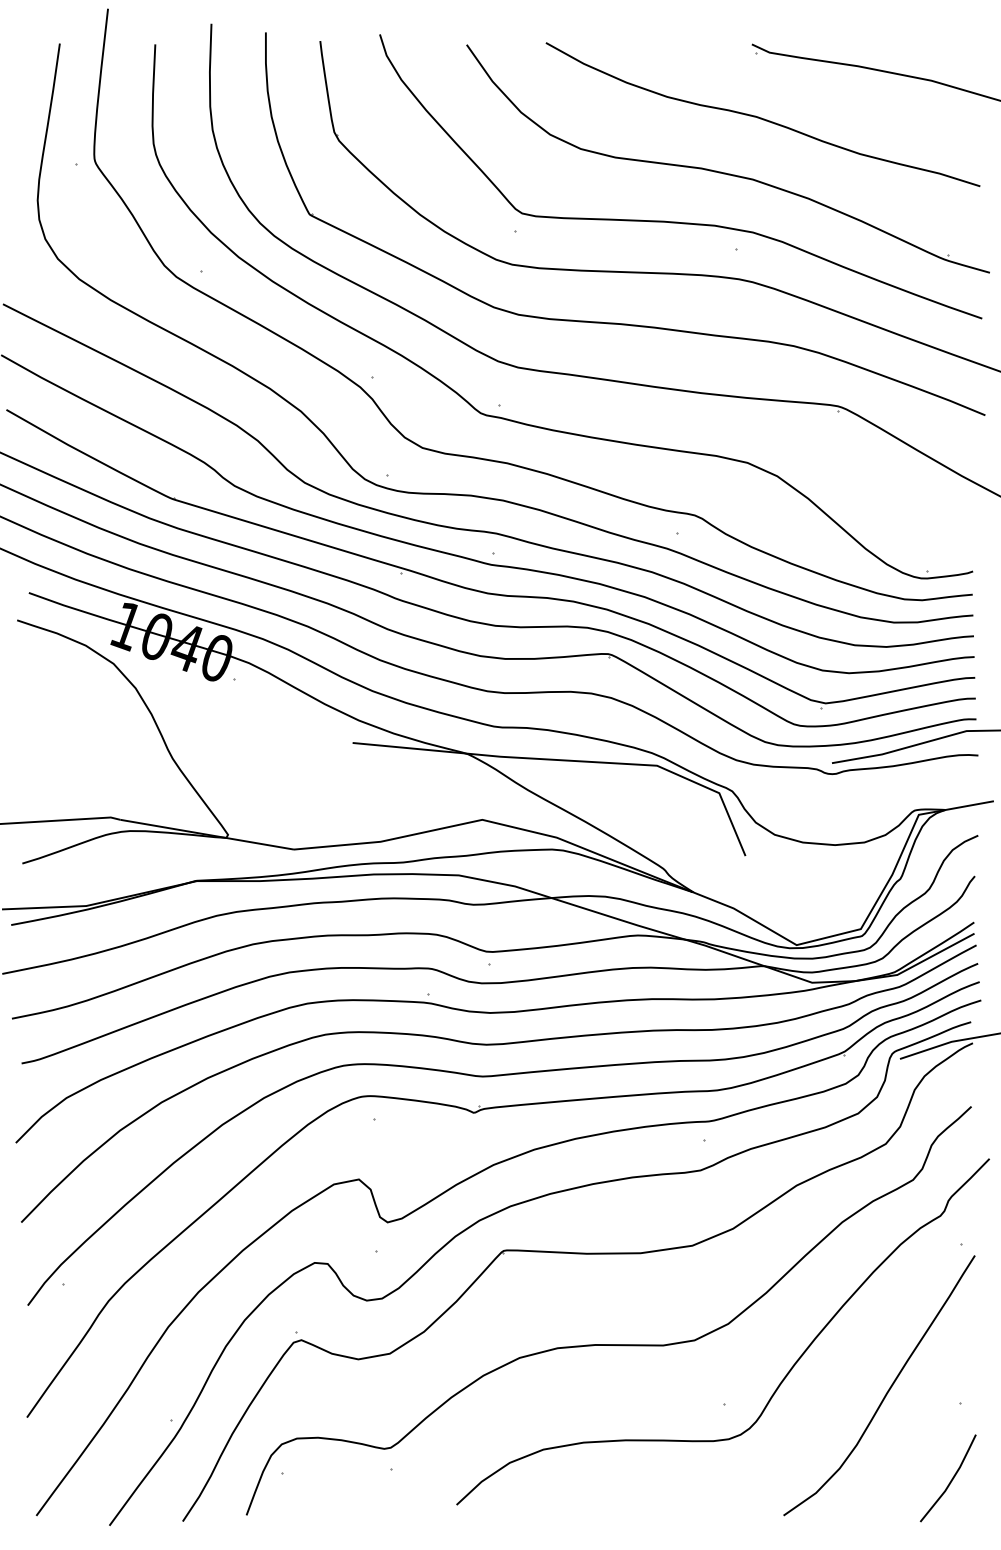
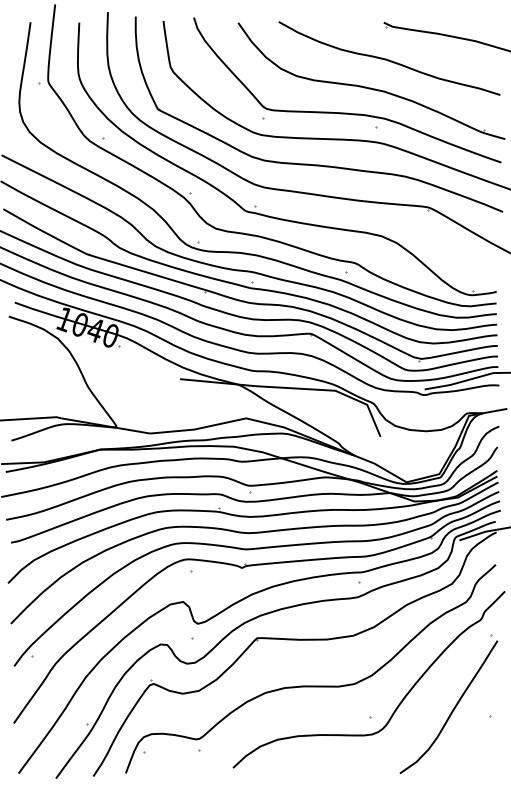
line: (949, 1480) -> (484, 755), removed

